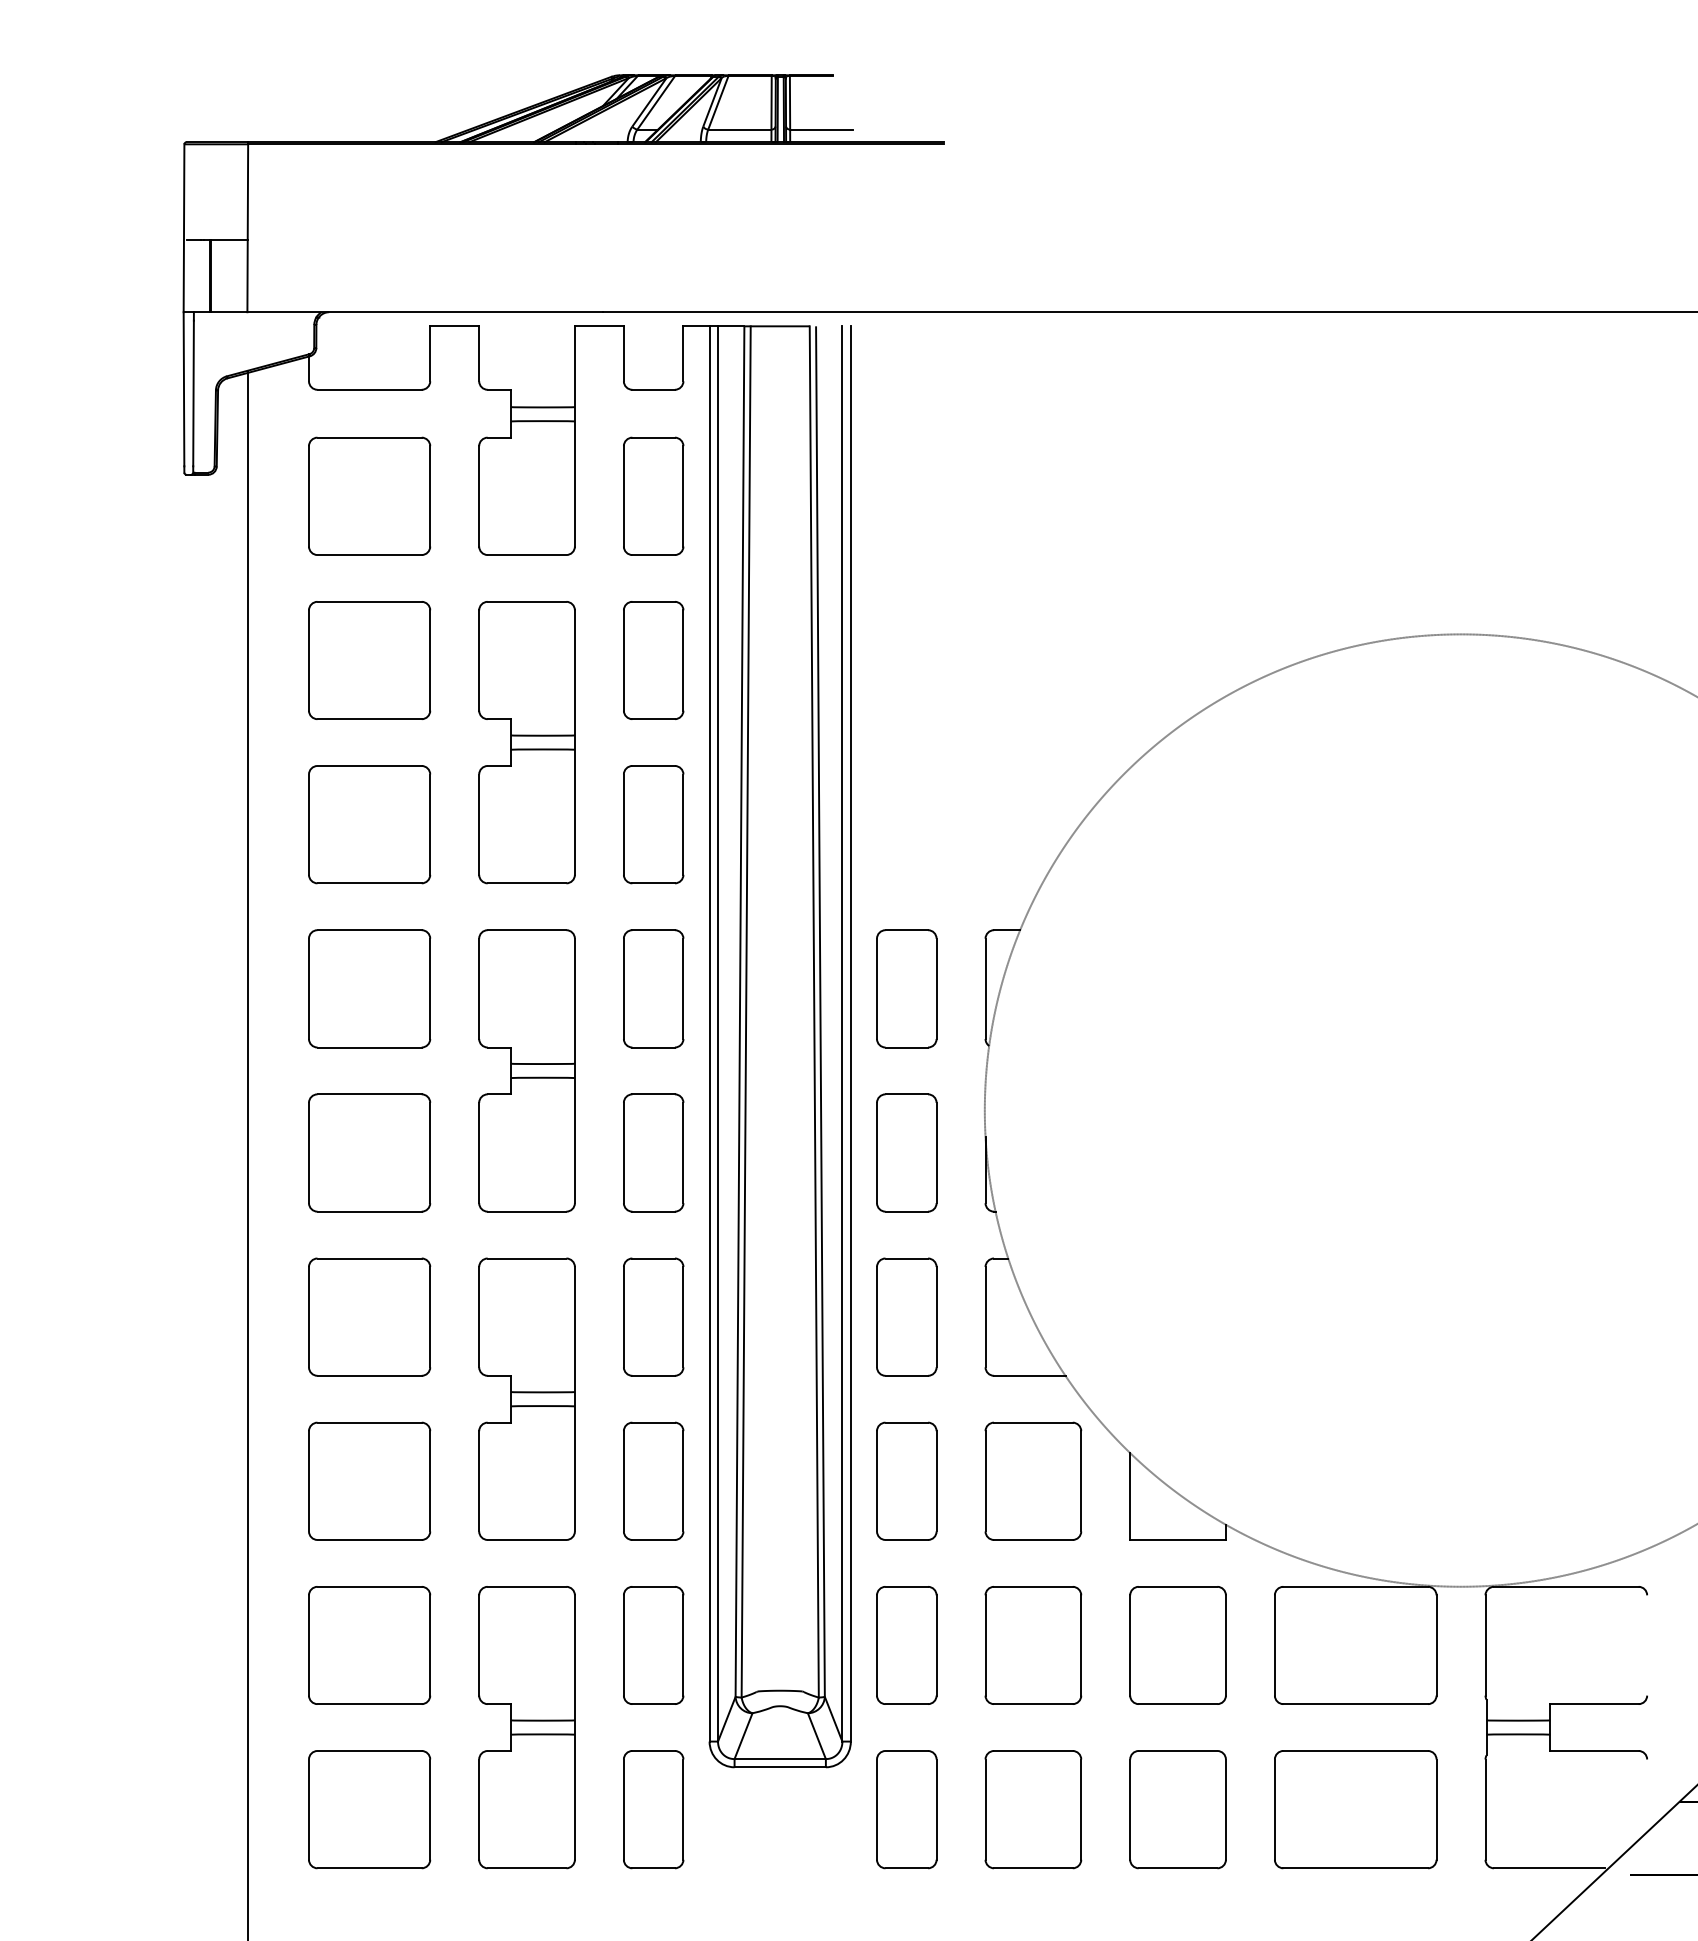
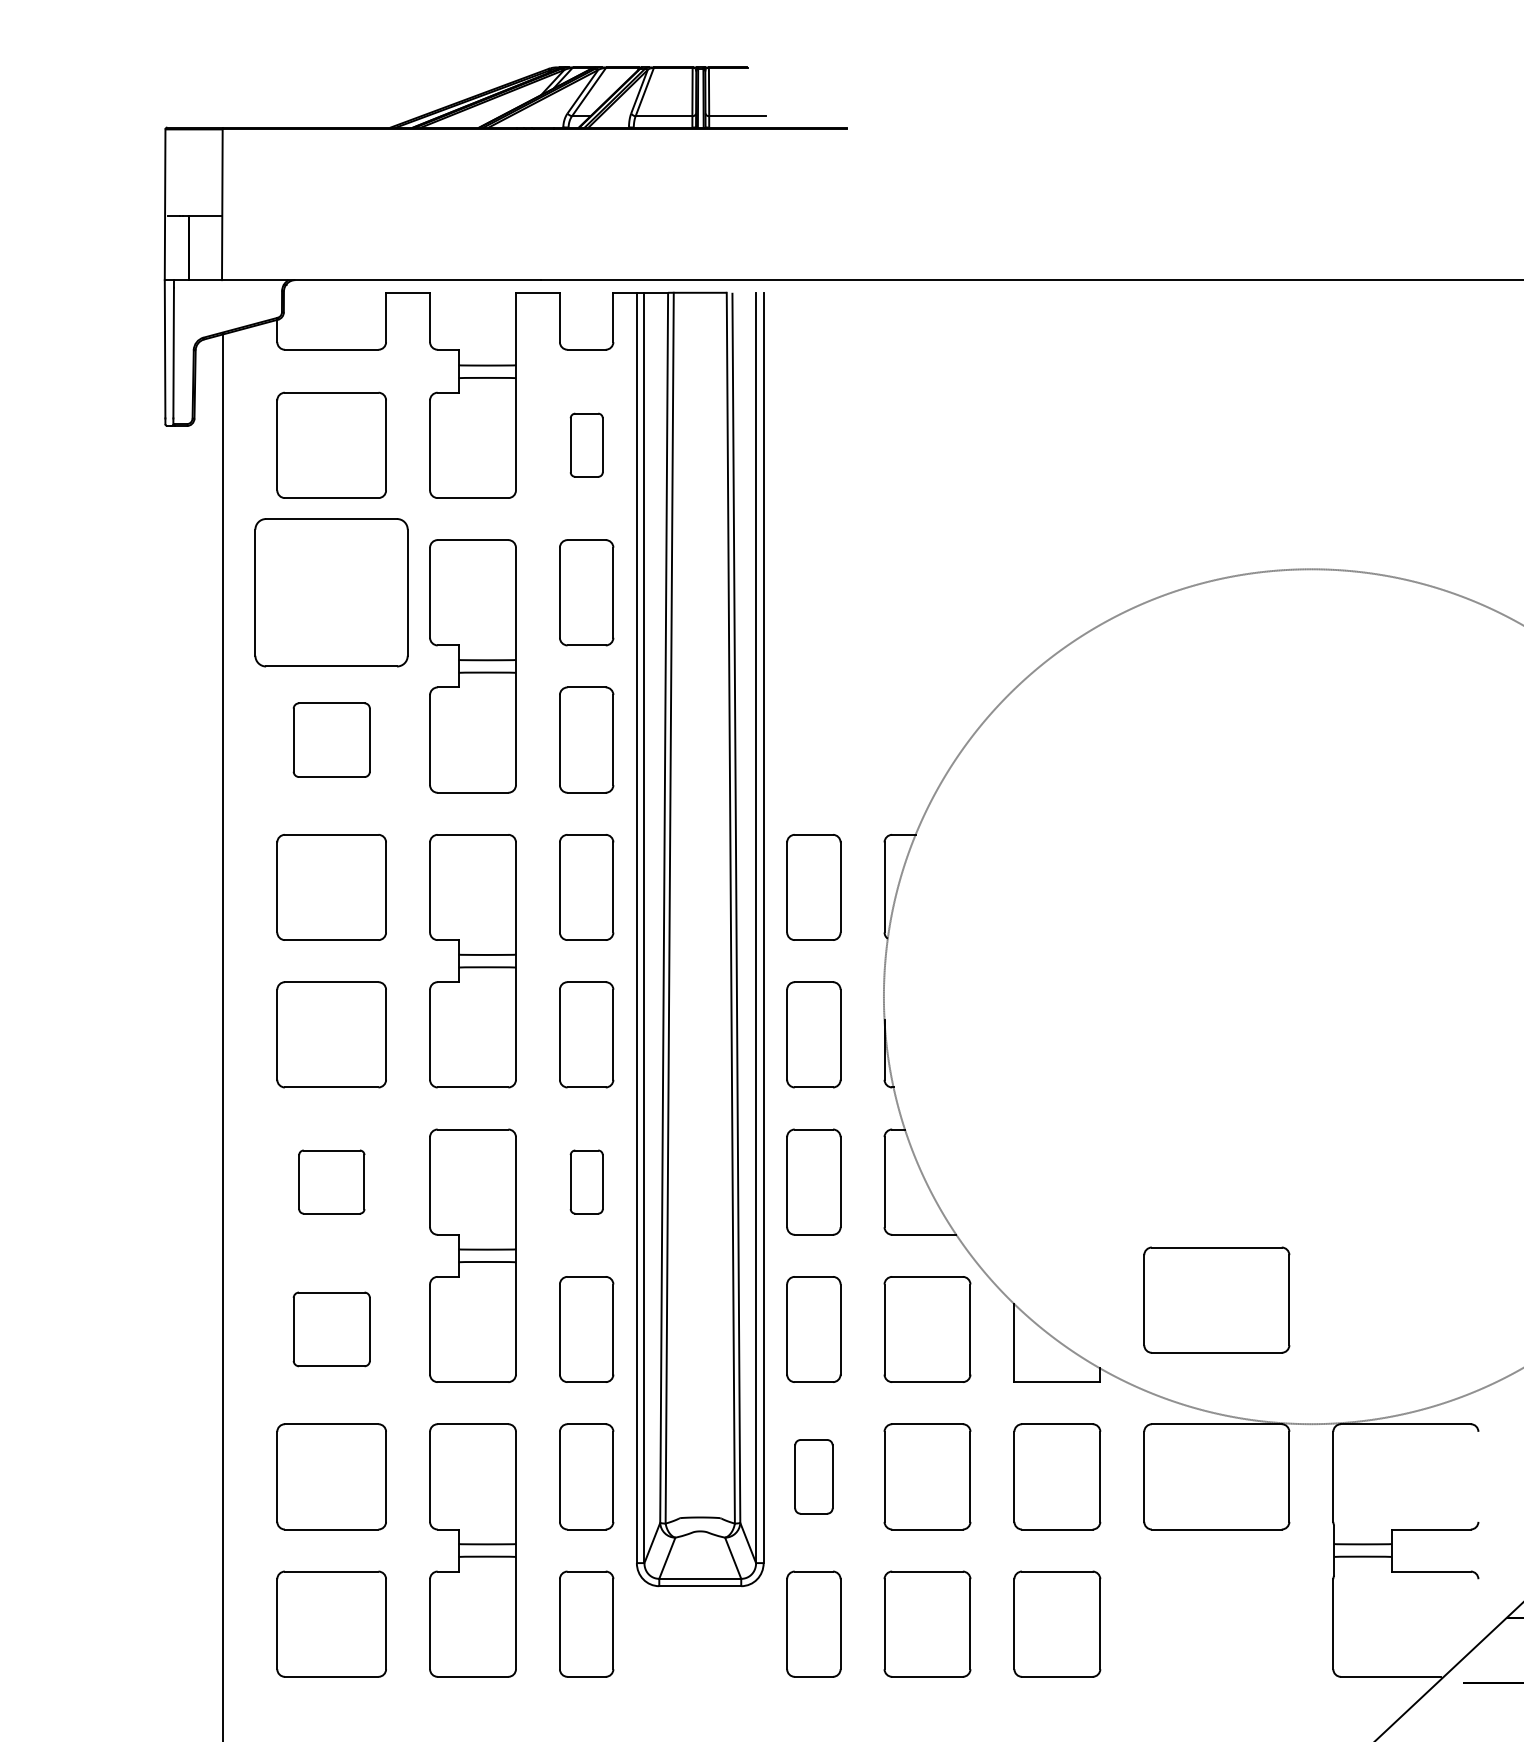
part: (653, 495) -> (586, 444), size x0.6
part: (369, 660) -> (331, 592), size x1.4
part: (369, 824) -> (331, 739), size x0.7
part: (369, 1316) -> (331, 1181), size x0.6
part: (653, 1316) -> (586, 1181), size x0.6
part: (369, 1480) -> (331, 1328), size x0.7
part: (906, 1645) -> (813, 1476), size x0.7
part: (1355, 1809) -> (1216, 1300), moved

